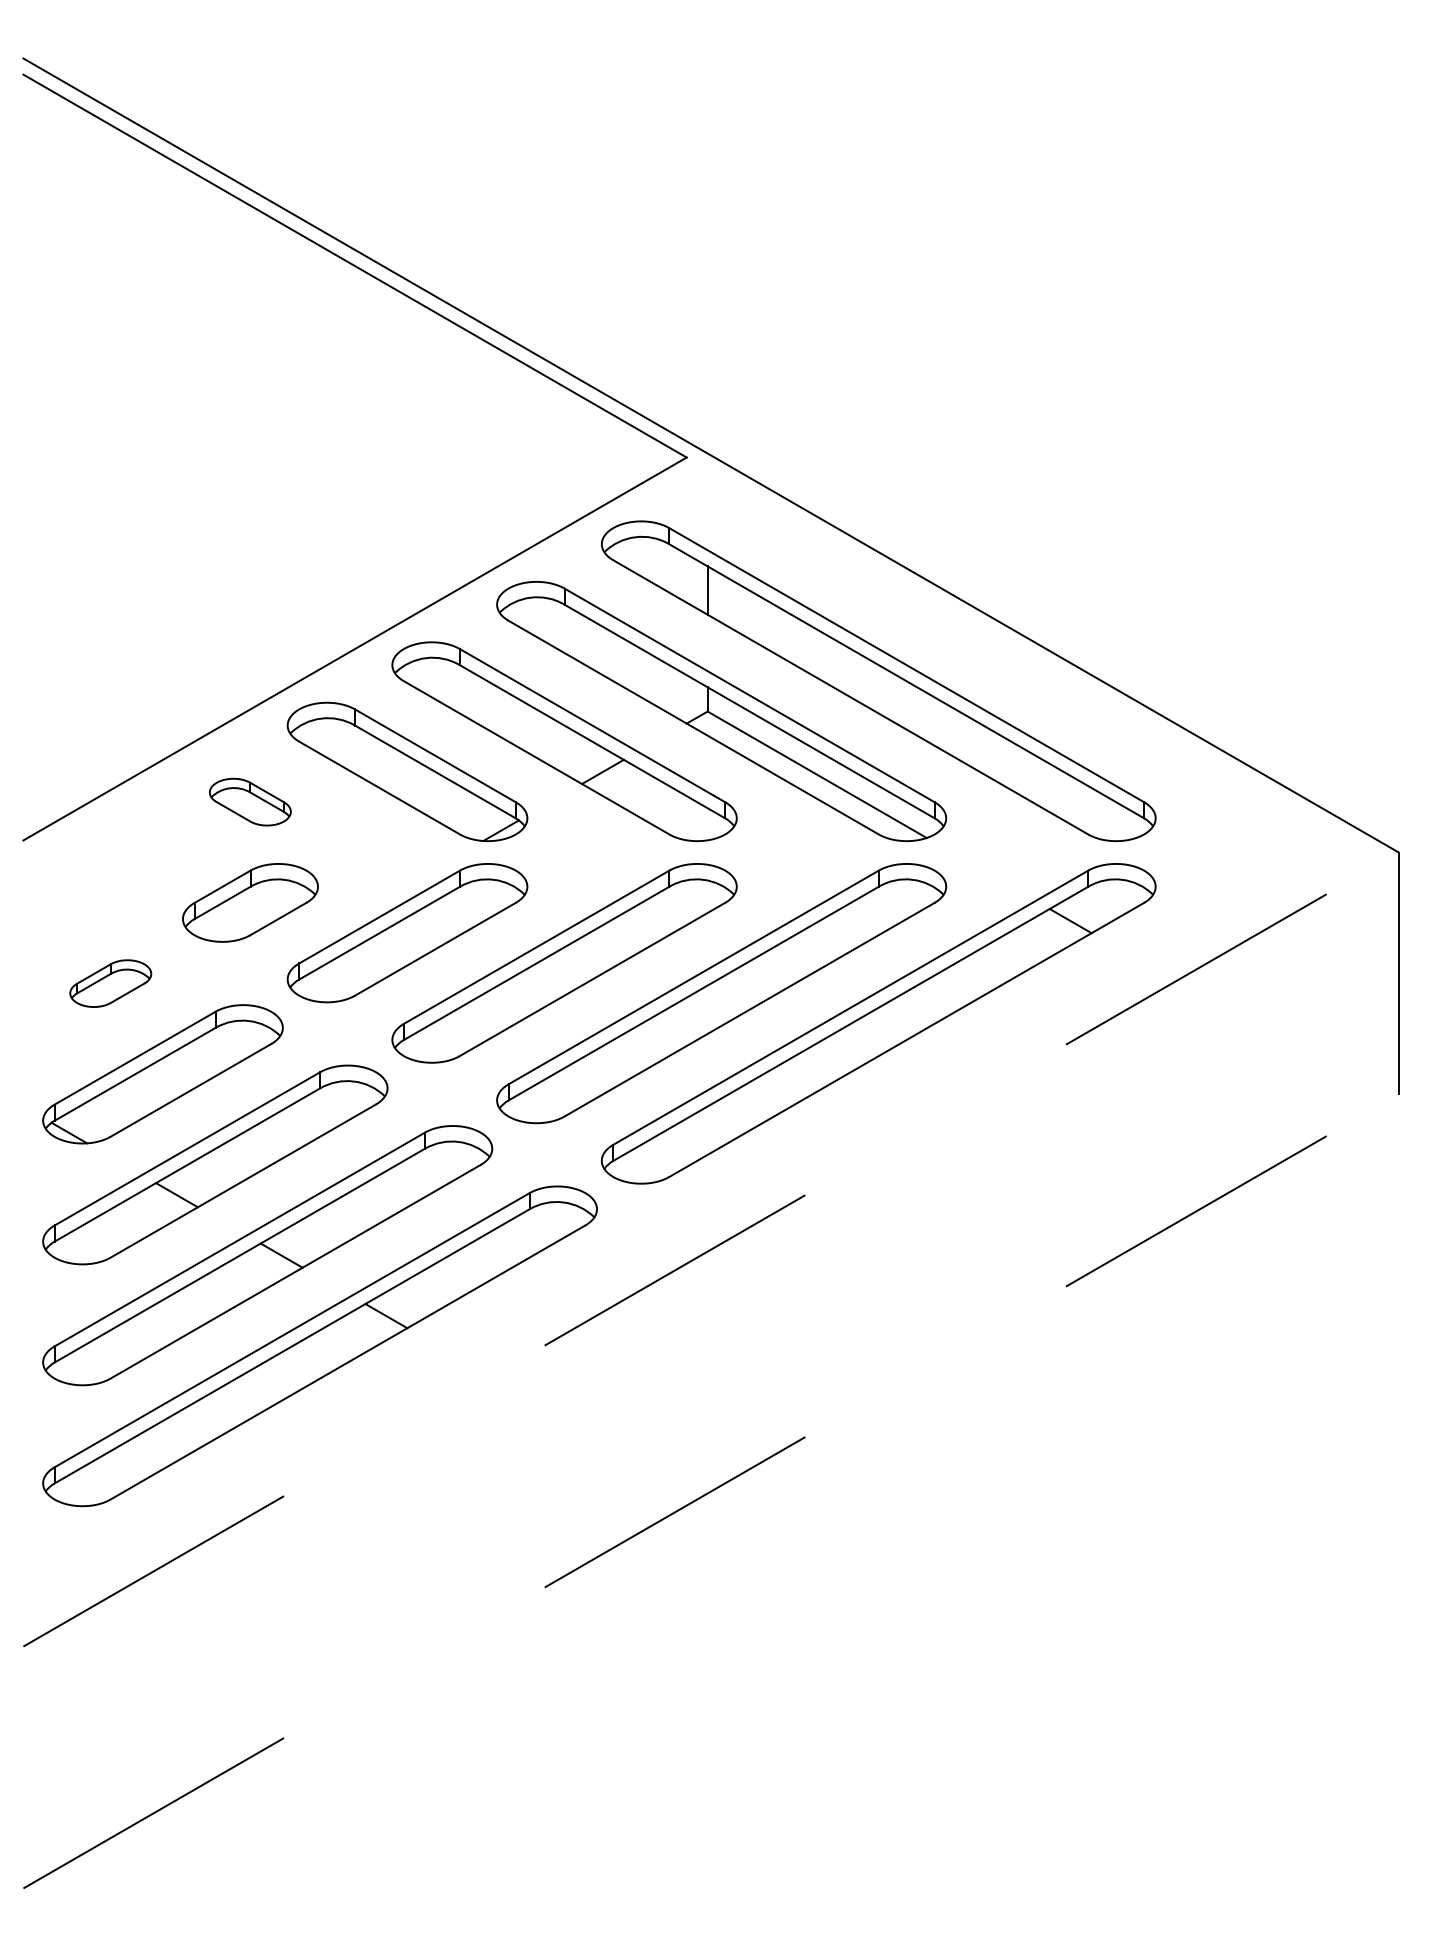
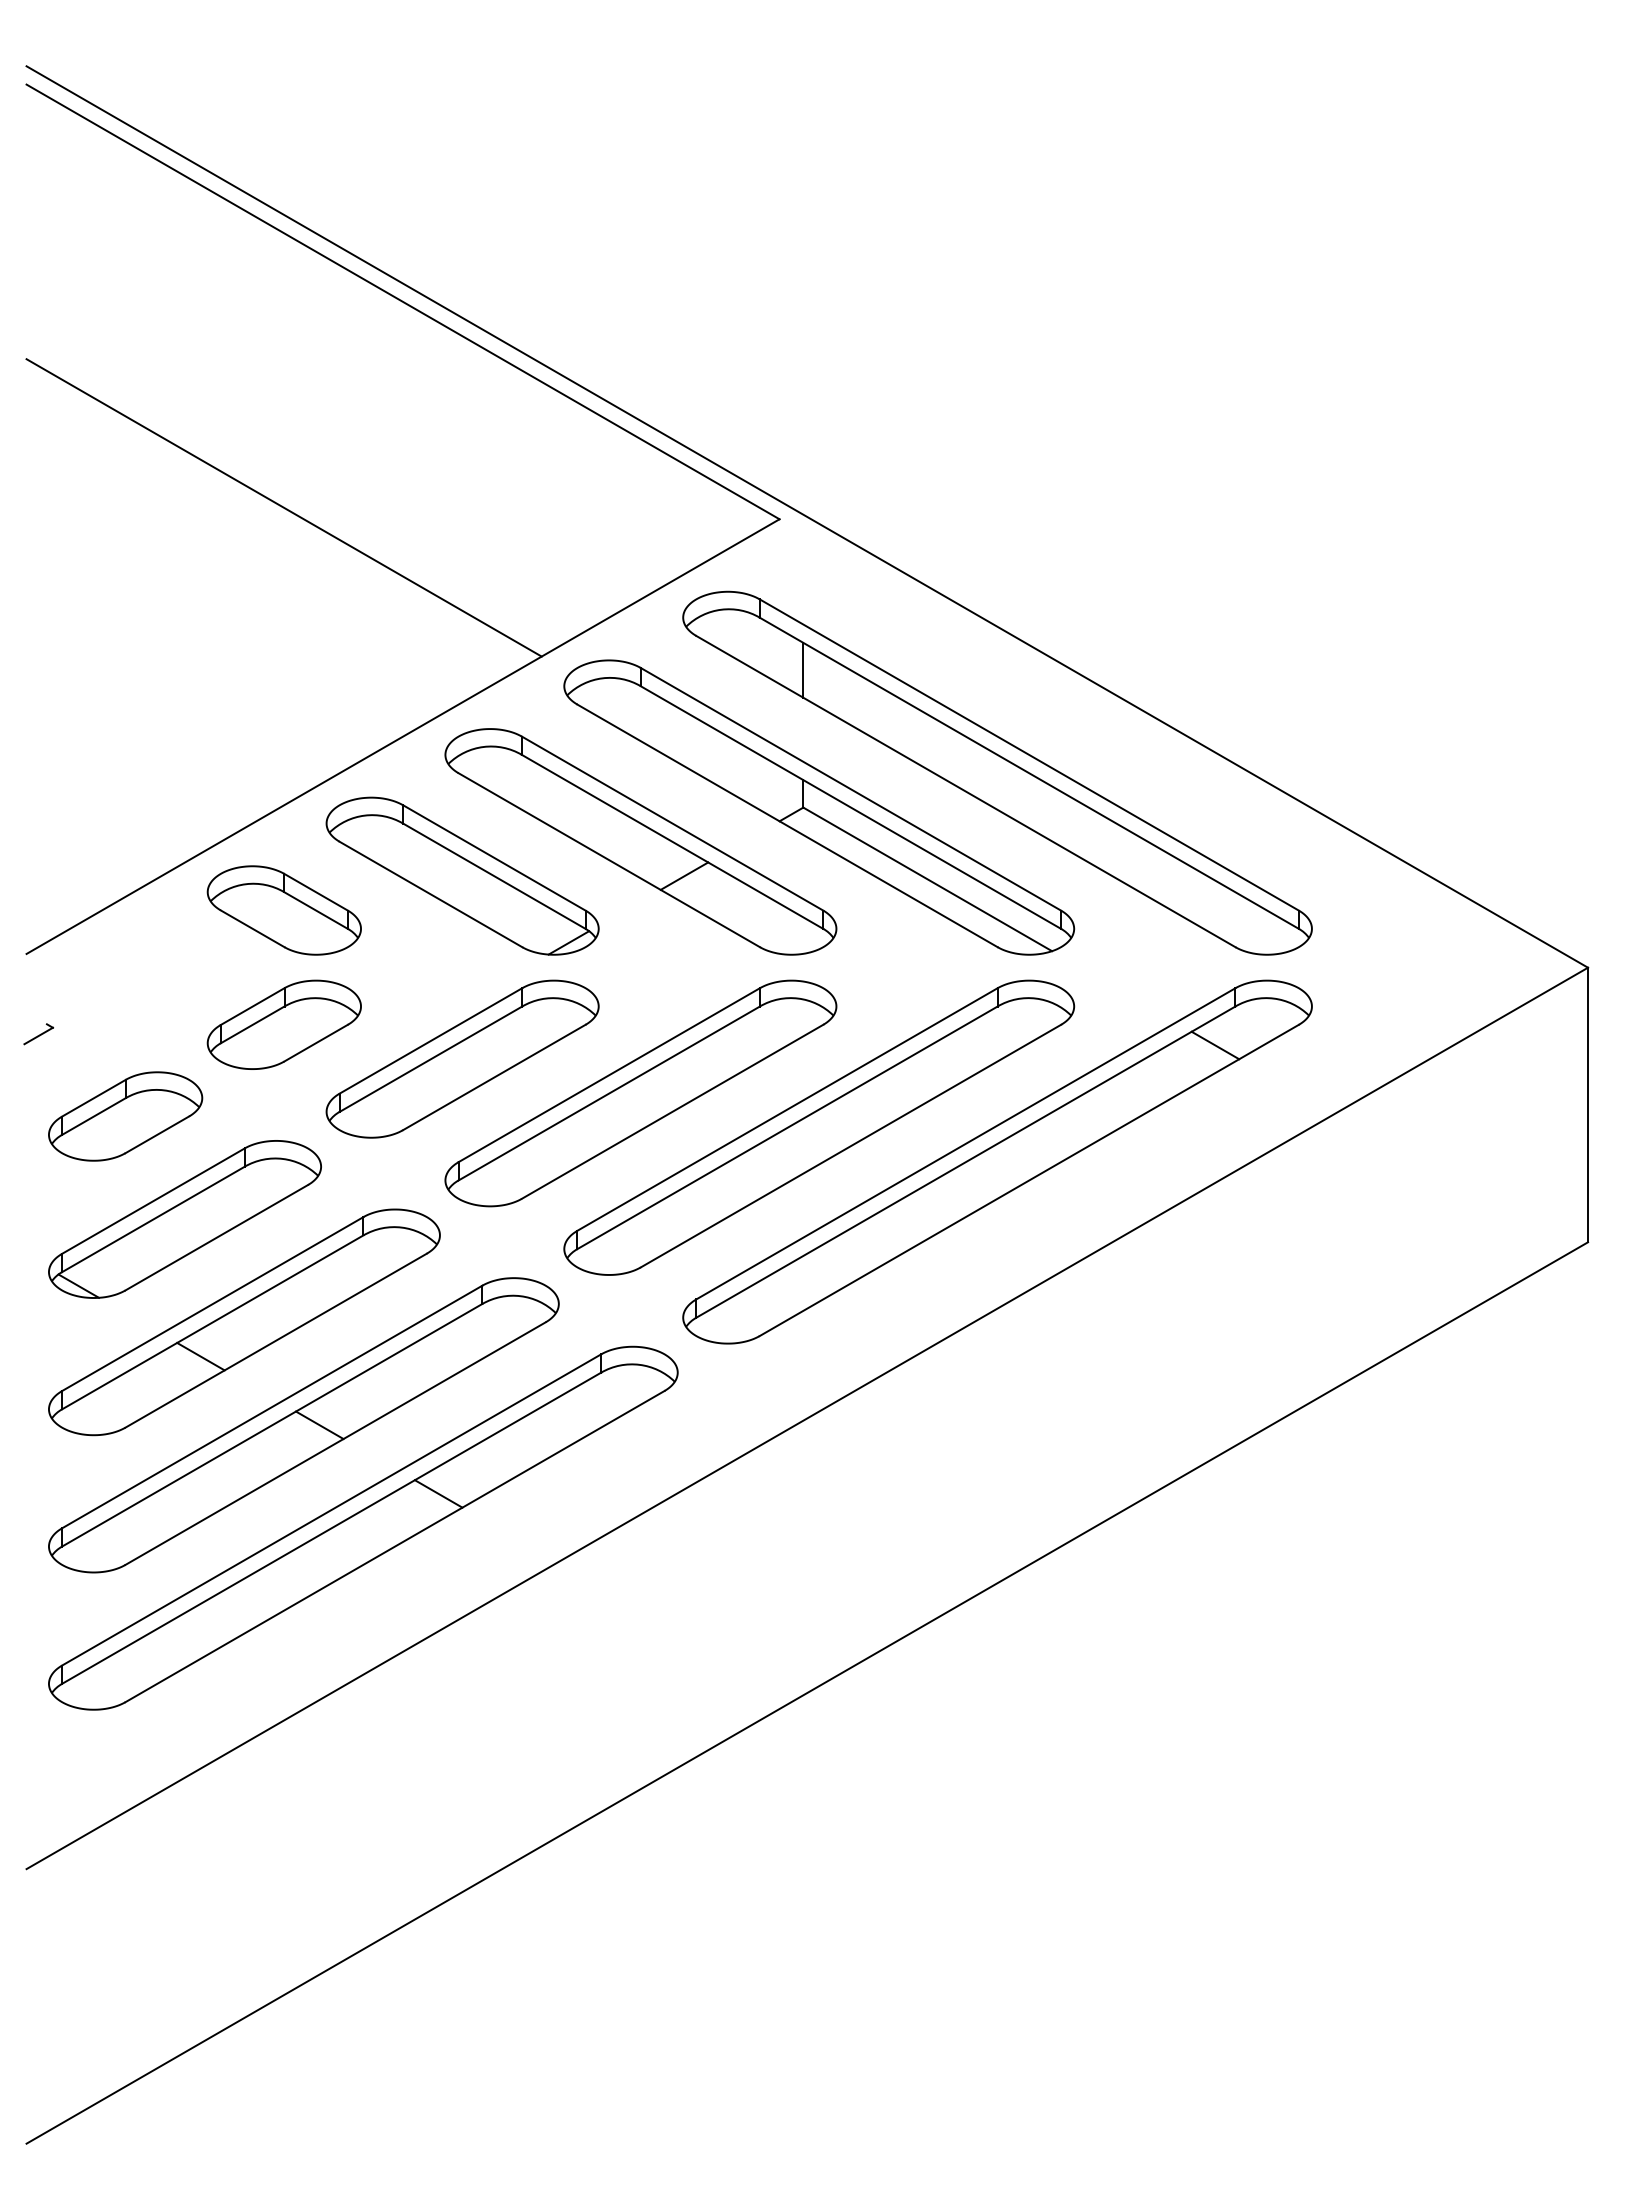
line: (249, 447) -> (283, 507), added
part: (249, 802) -> (283, 910), size x1.67
part: (33, 911) -> (38, 1034), added
part: (110, 983) -> (125, 1116), size x1.67
line: (711, 1249) -> (807, 1418), dashed -> solid
line: (711, 1491) -> (807, 1692), dashed -> solid

